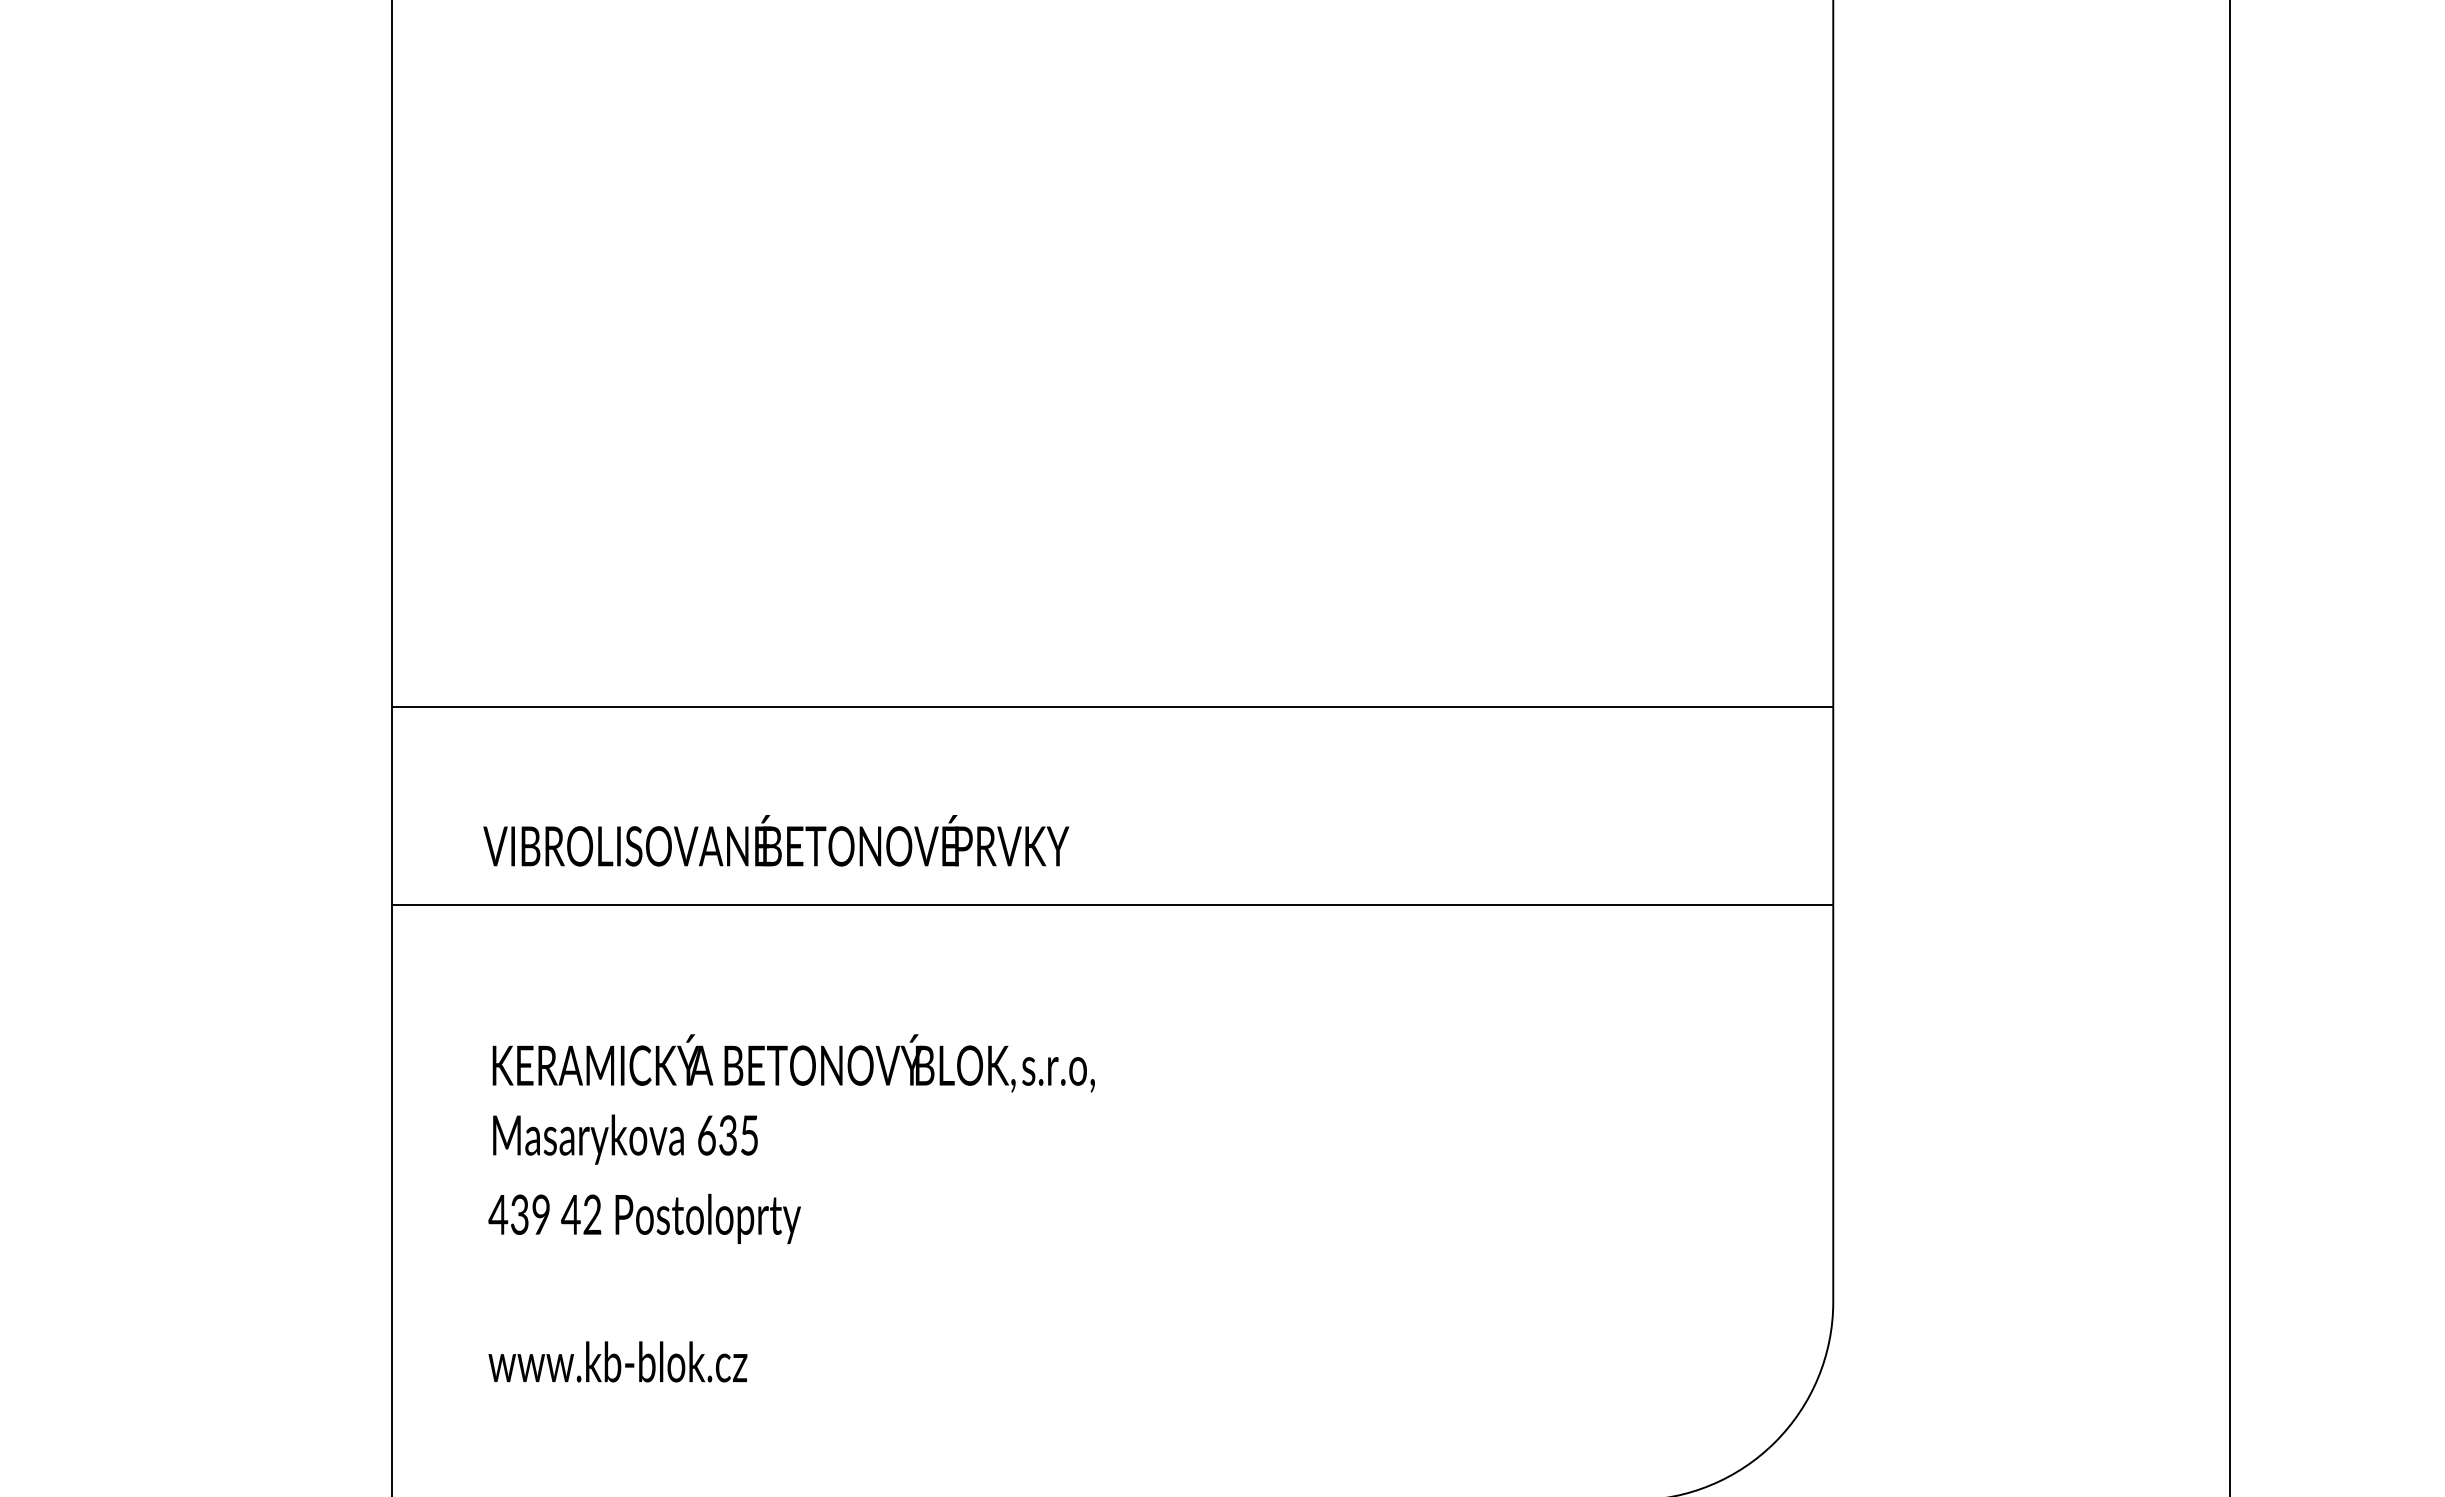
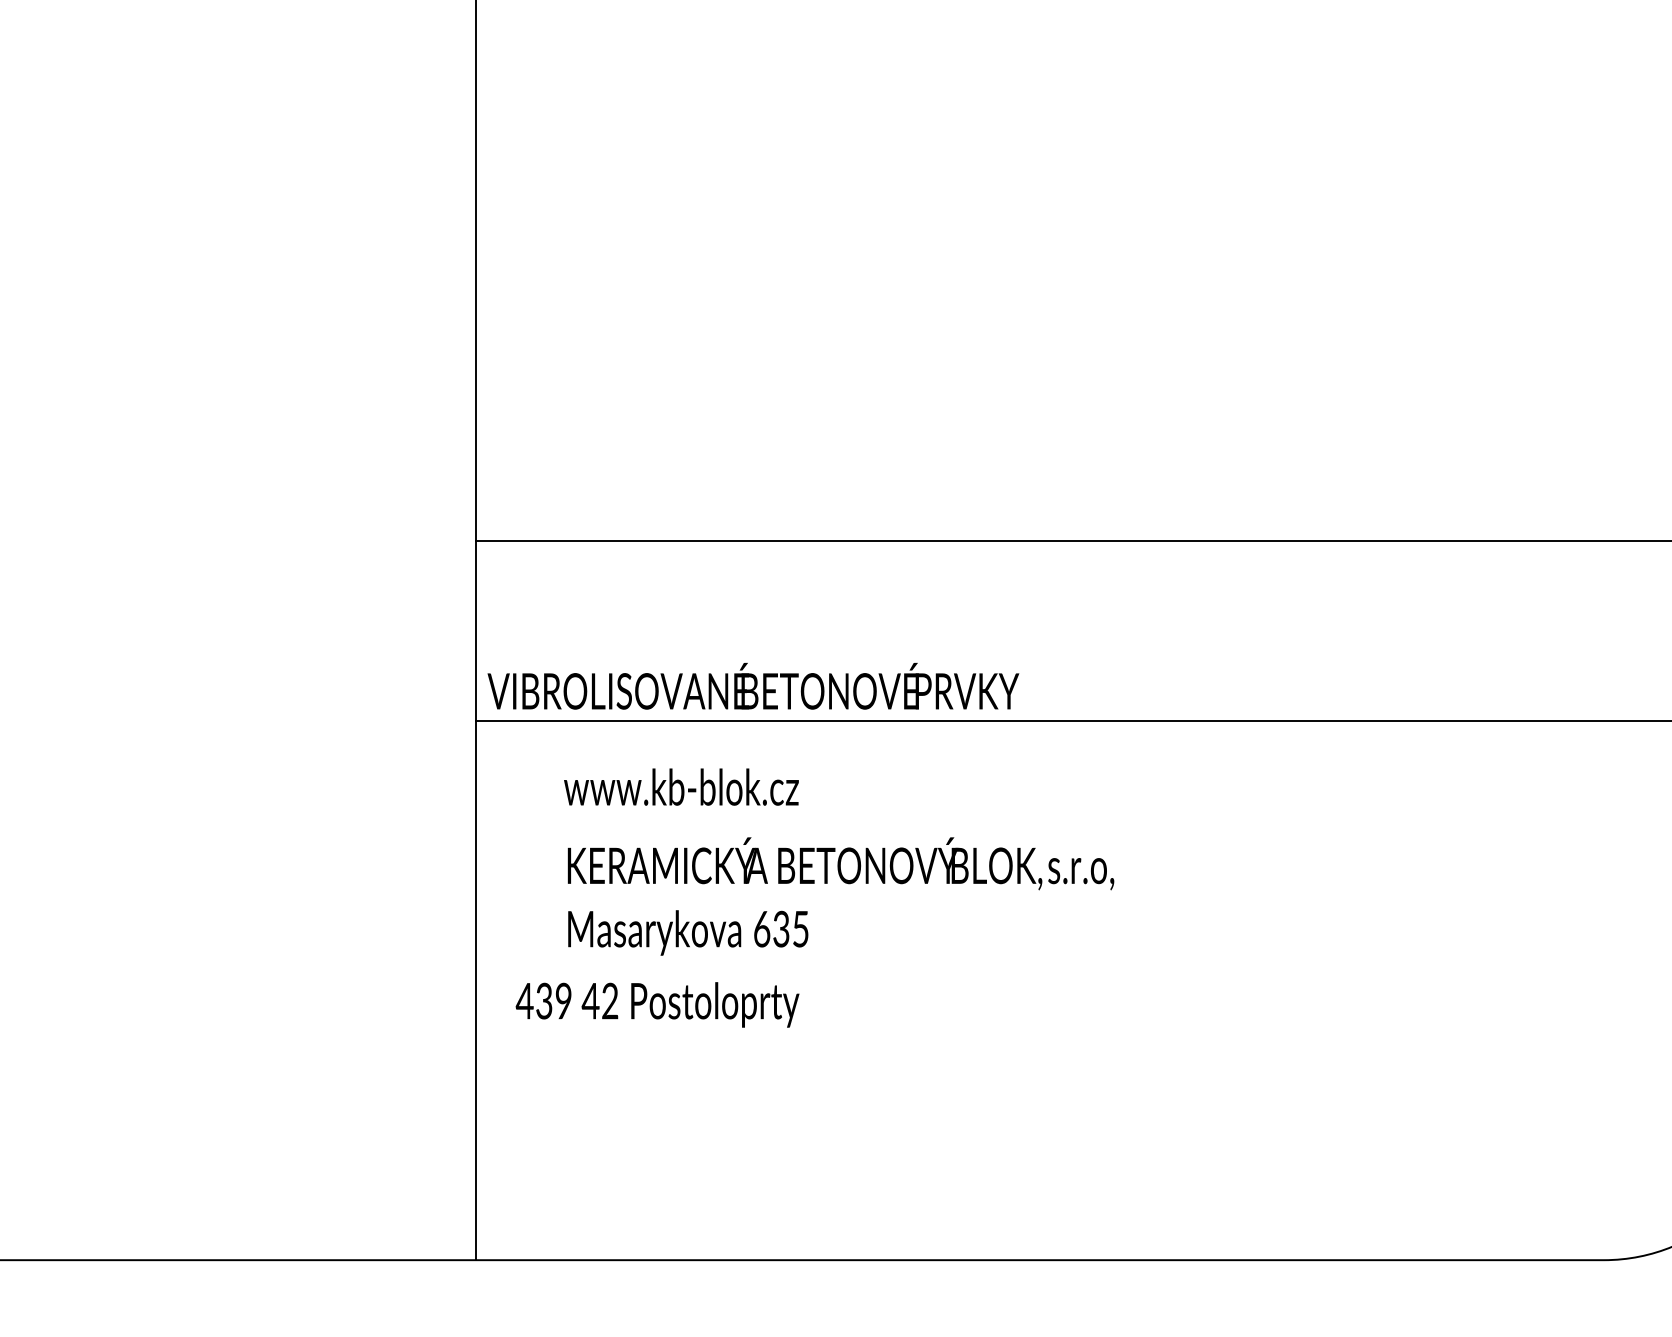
text: (776, 840) -> (753, 686), moved
text: (644, 1218) -> (657, 1004), moved
text: (617, 1361) -> (681, 786), moved

